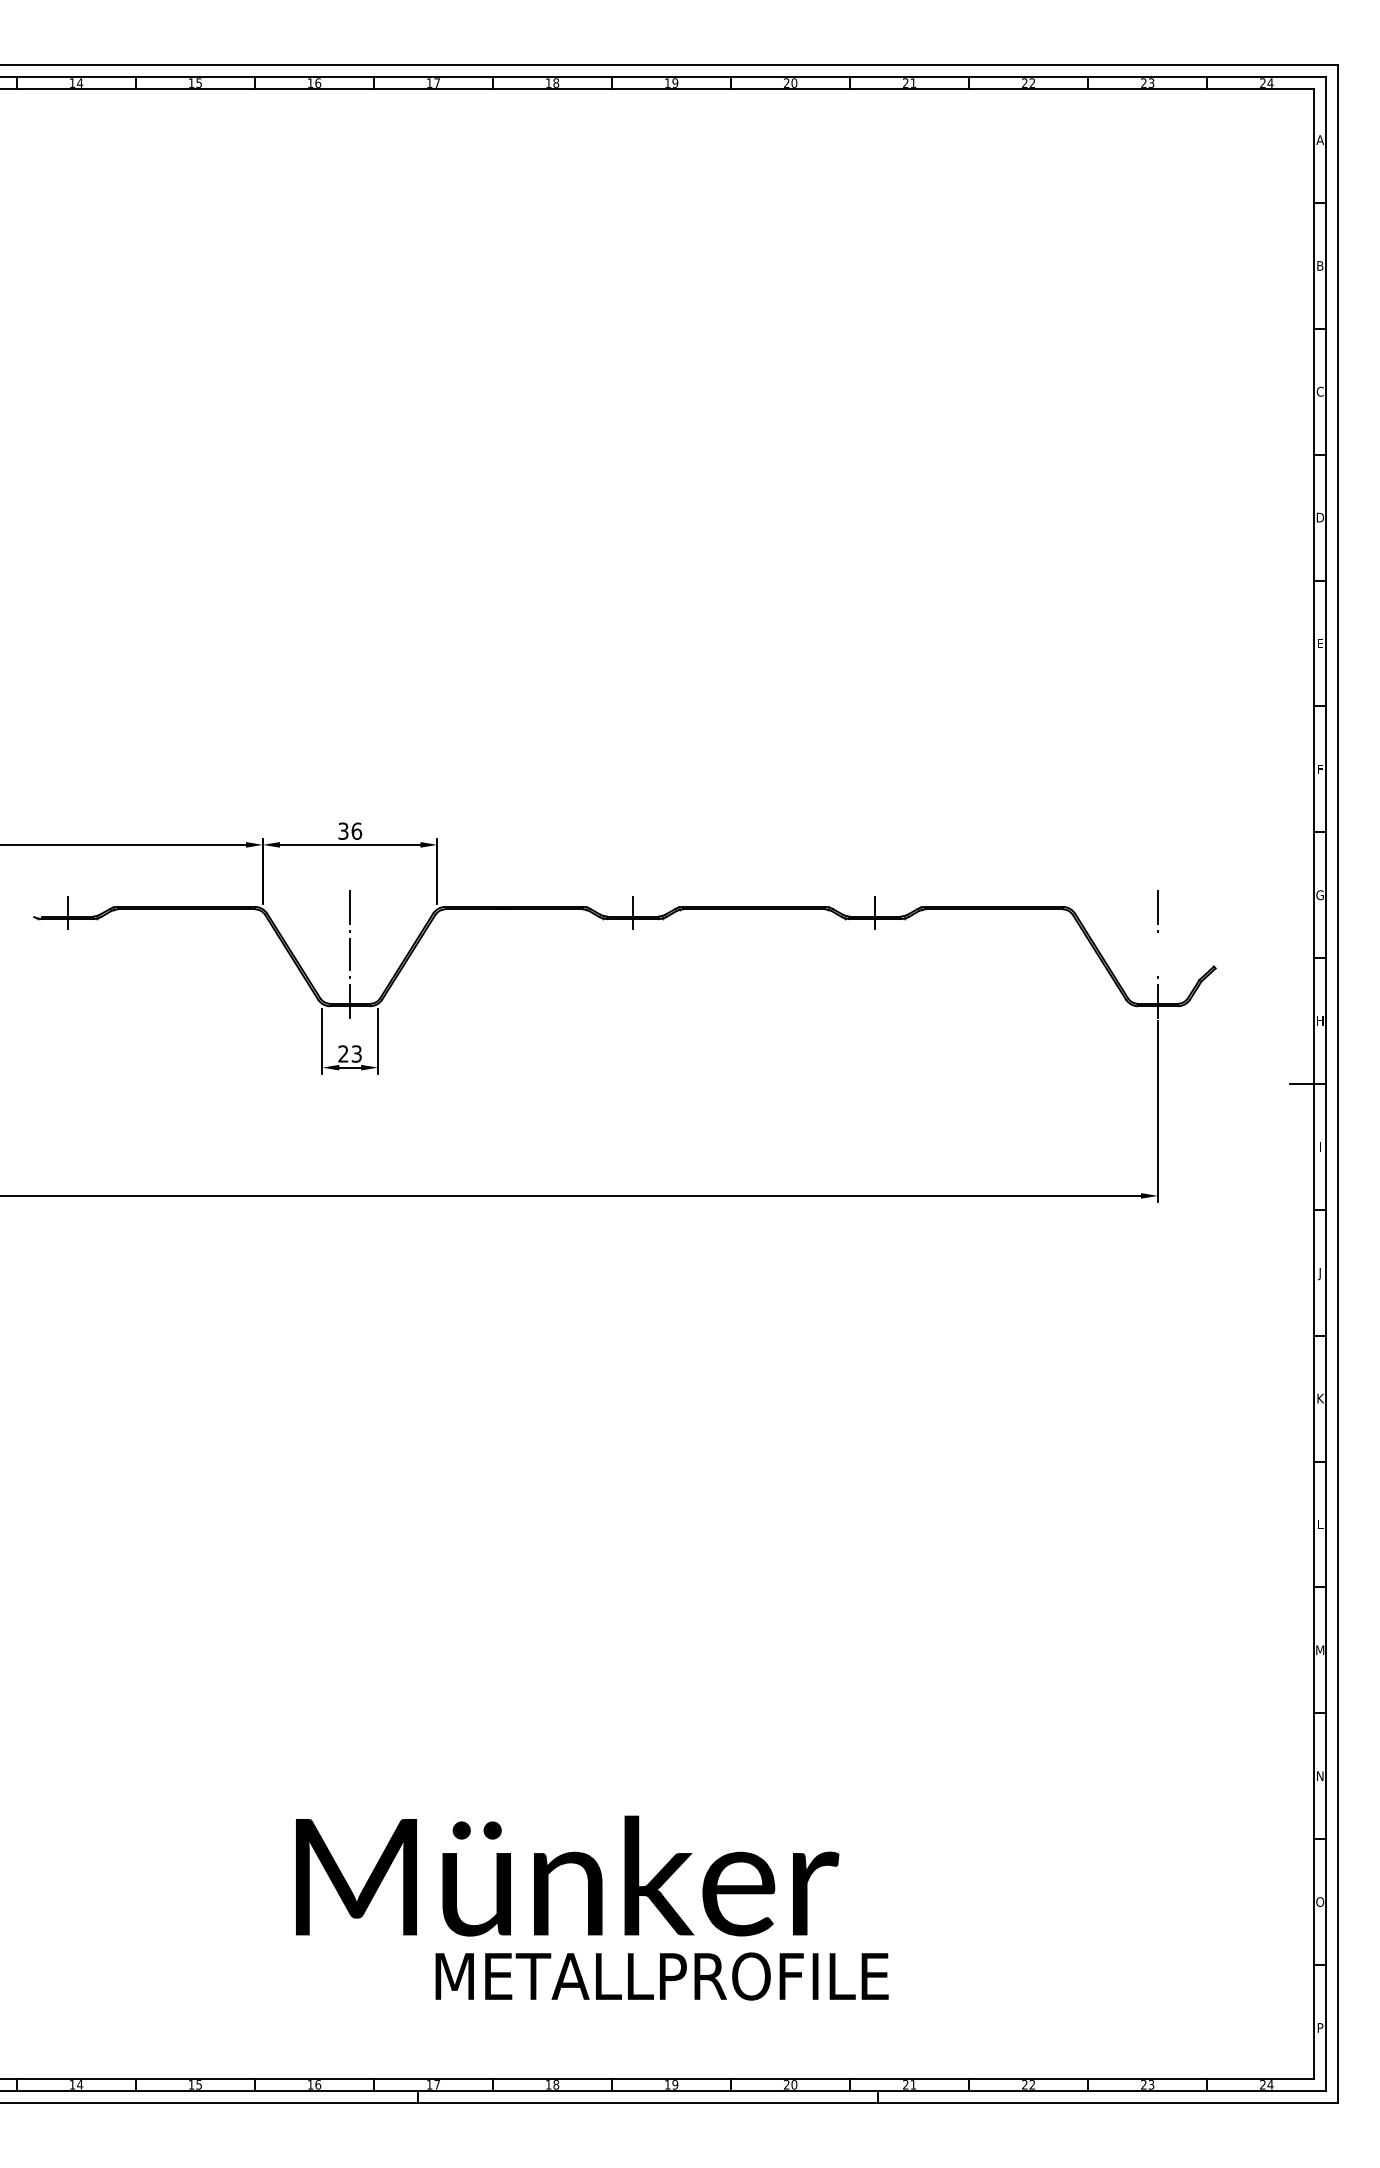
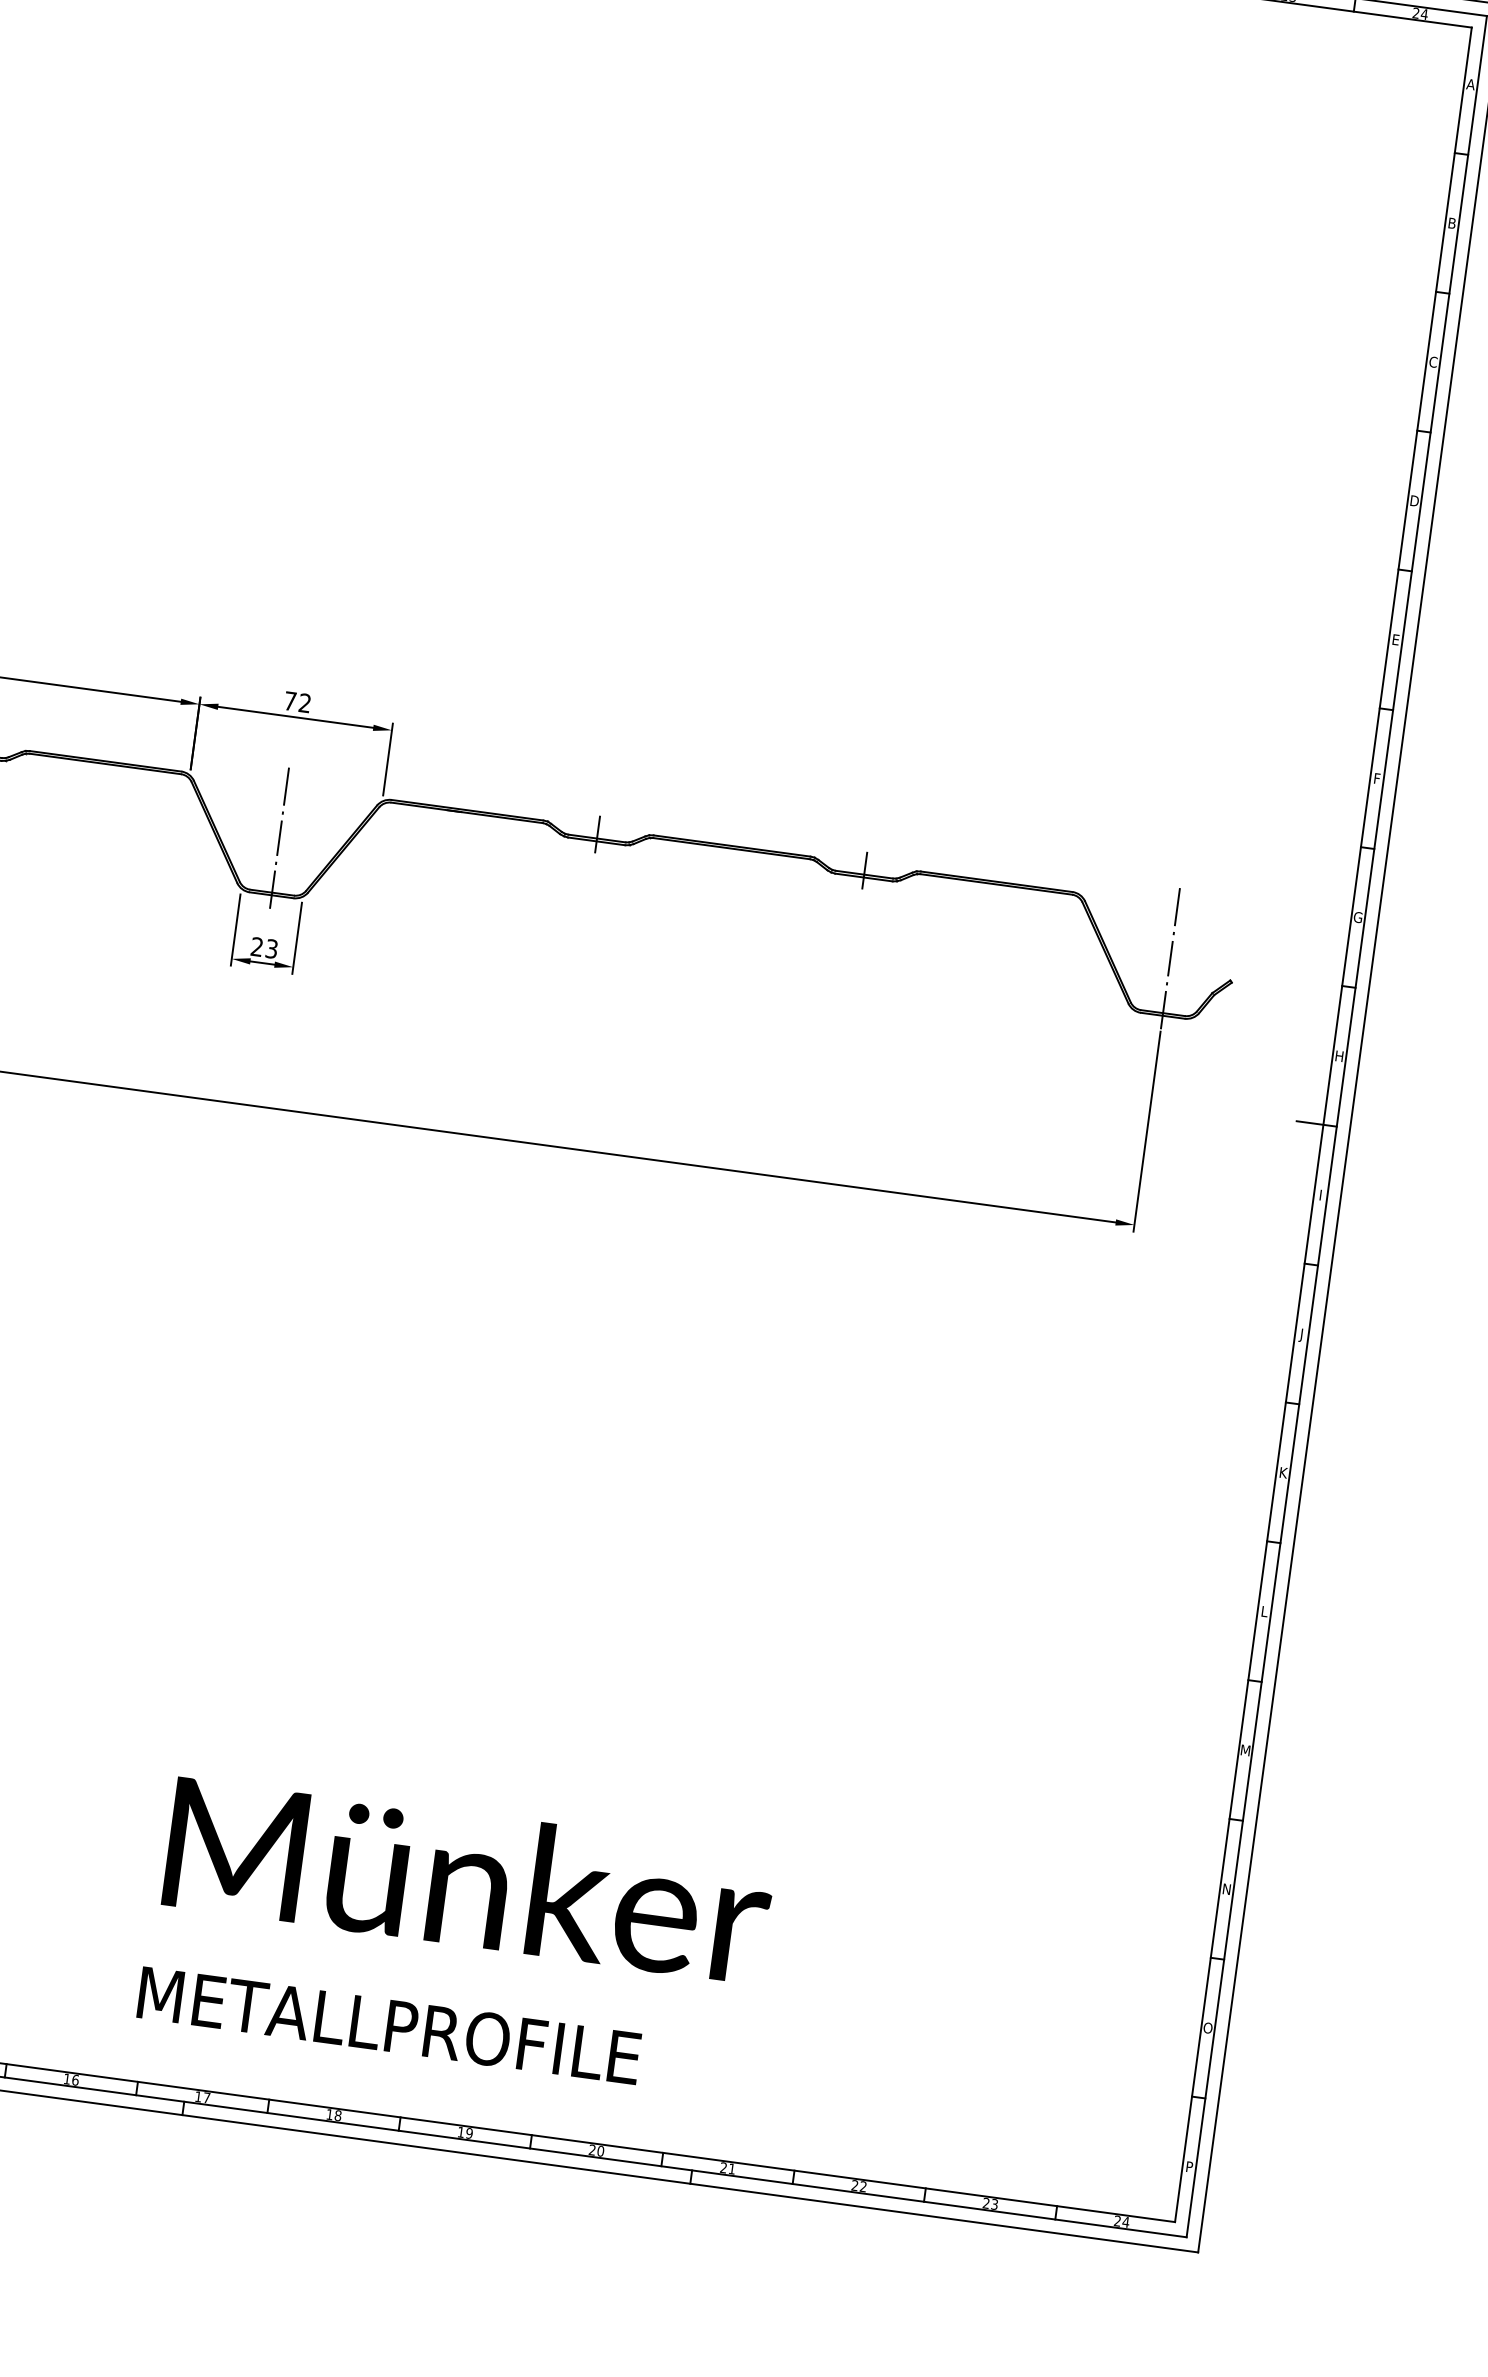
text: (350, 830) -> (298, 701), 36 -> 72
line: (1157, 954) -> (1169, 958), added
text: (567, 1875) -> (469, 1879), moved
text: (661, 1976) -> (388, 2025), moved

